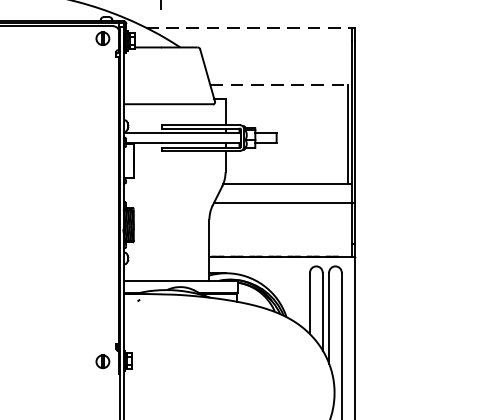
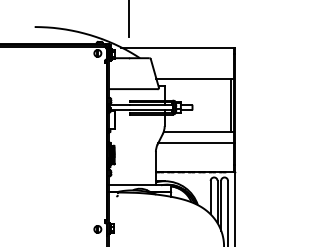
line: (249, 27) -> (177, 47), dashed -> solid
line: (280, 84) -> (194, 78), dashed -> solid

